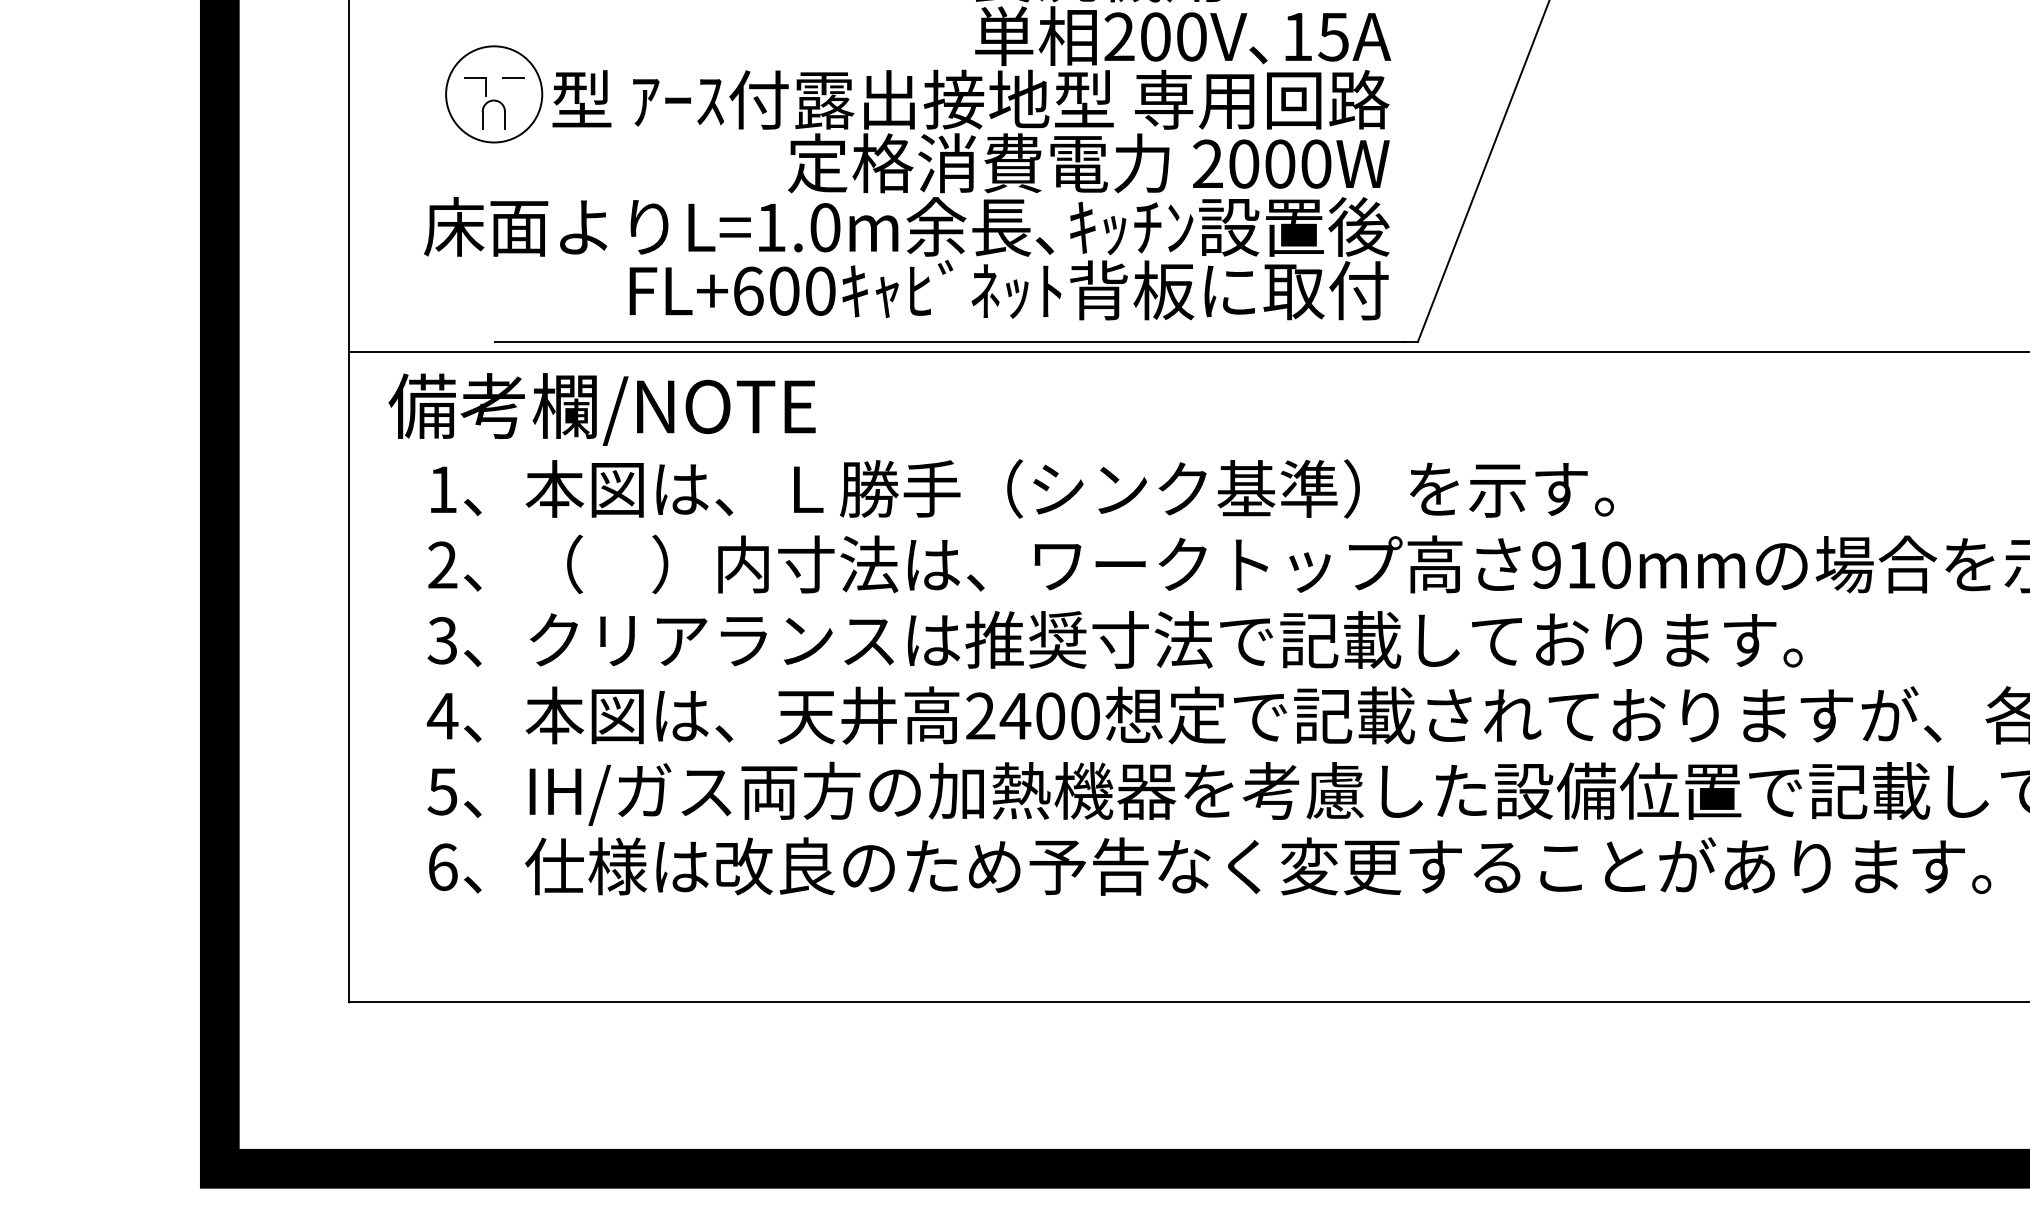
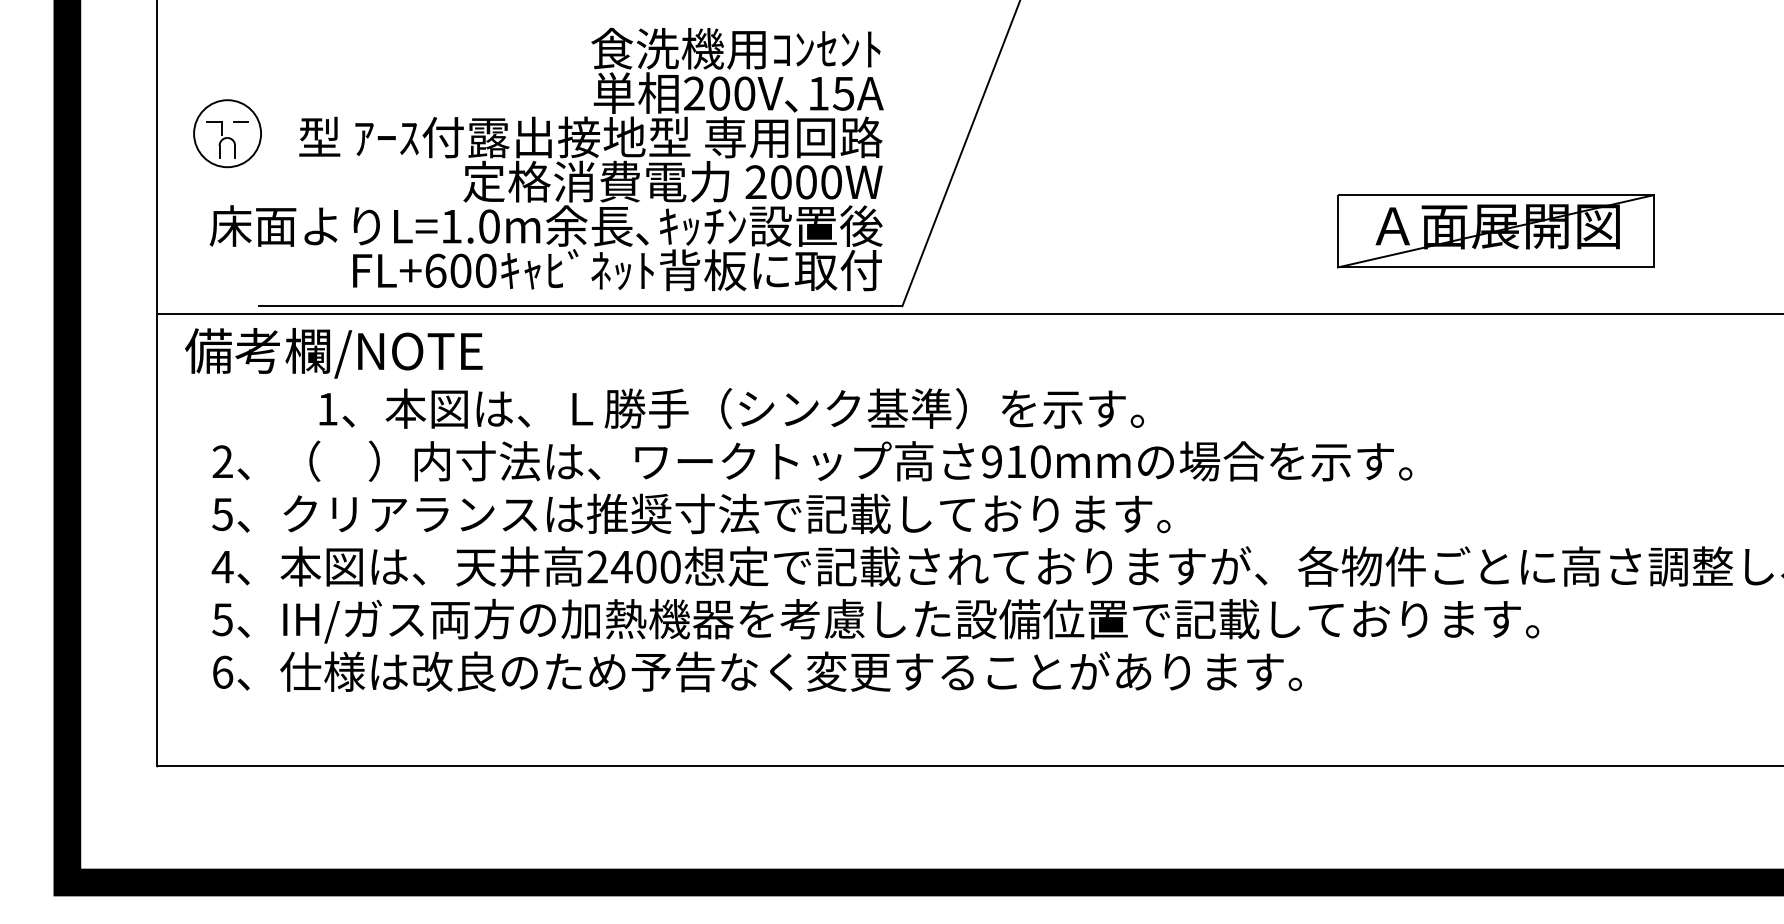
part: (494, 94) -> (227, 133), moved
text: (1022, 488) -> (731, 408), moved
text: (442, 639) -> (222, 513), 3 -> 5

